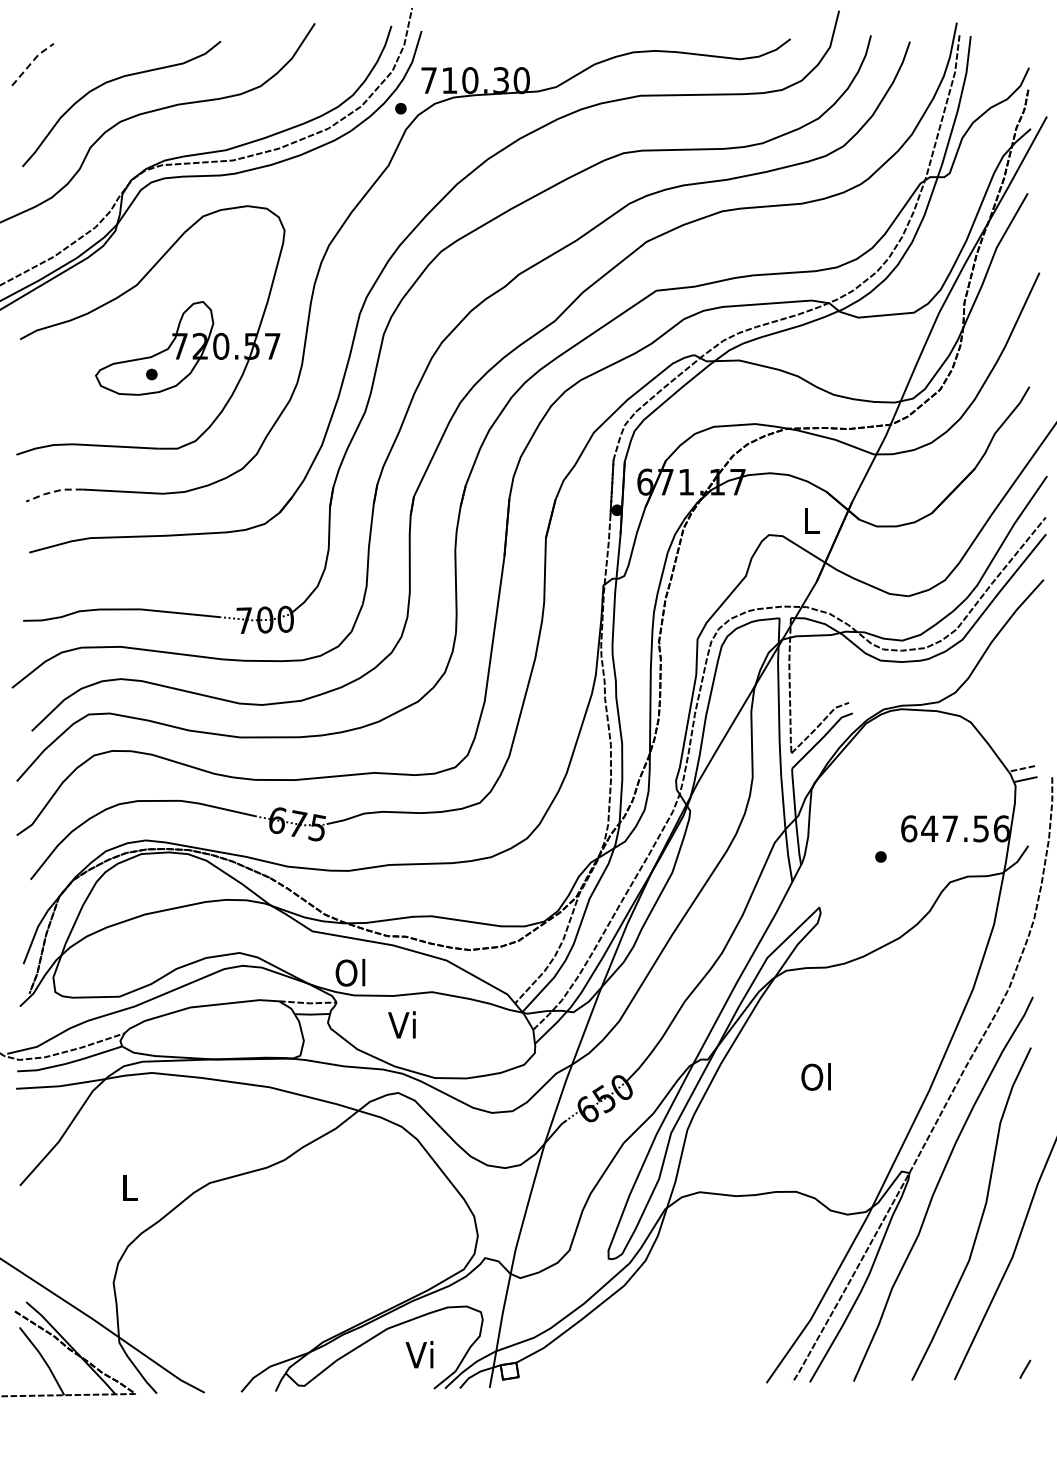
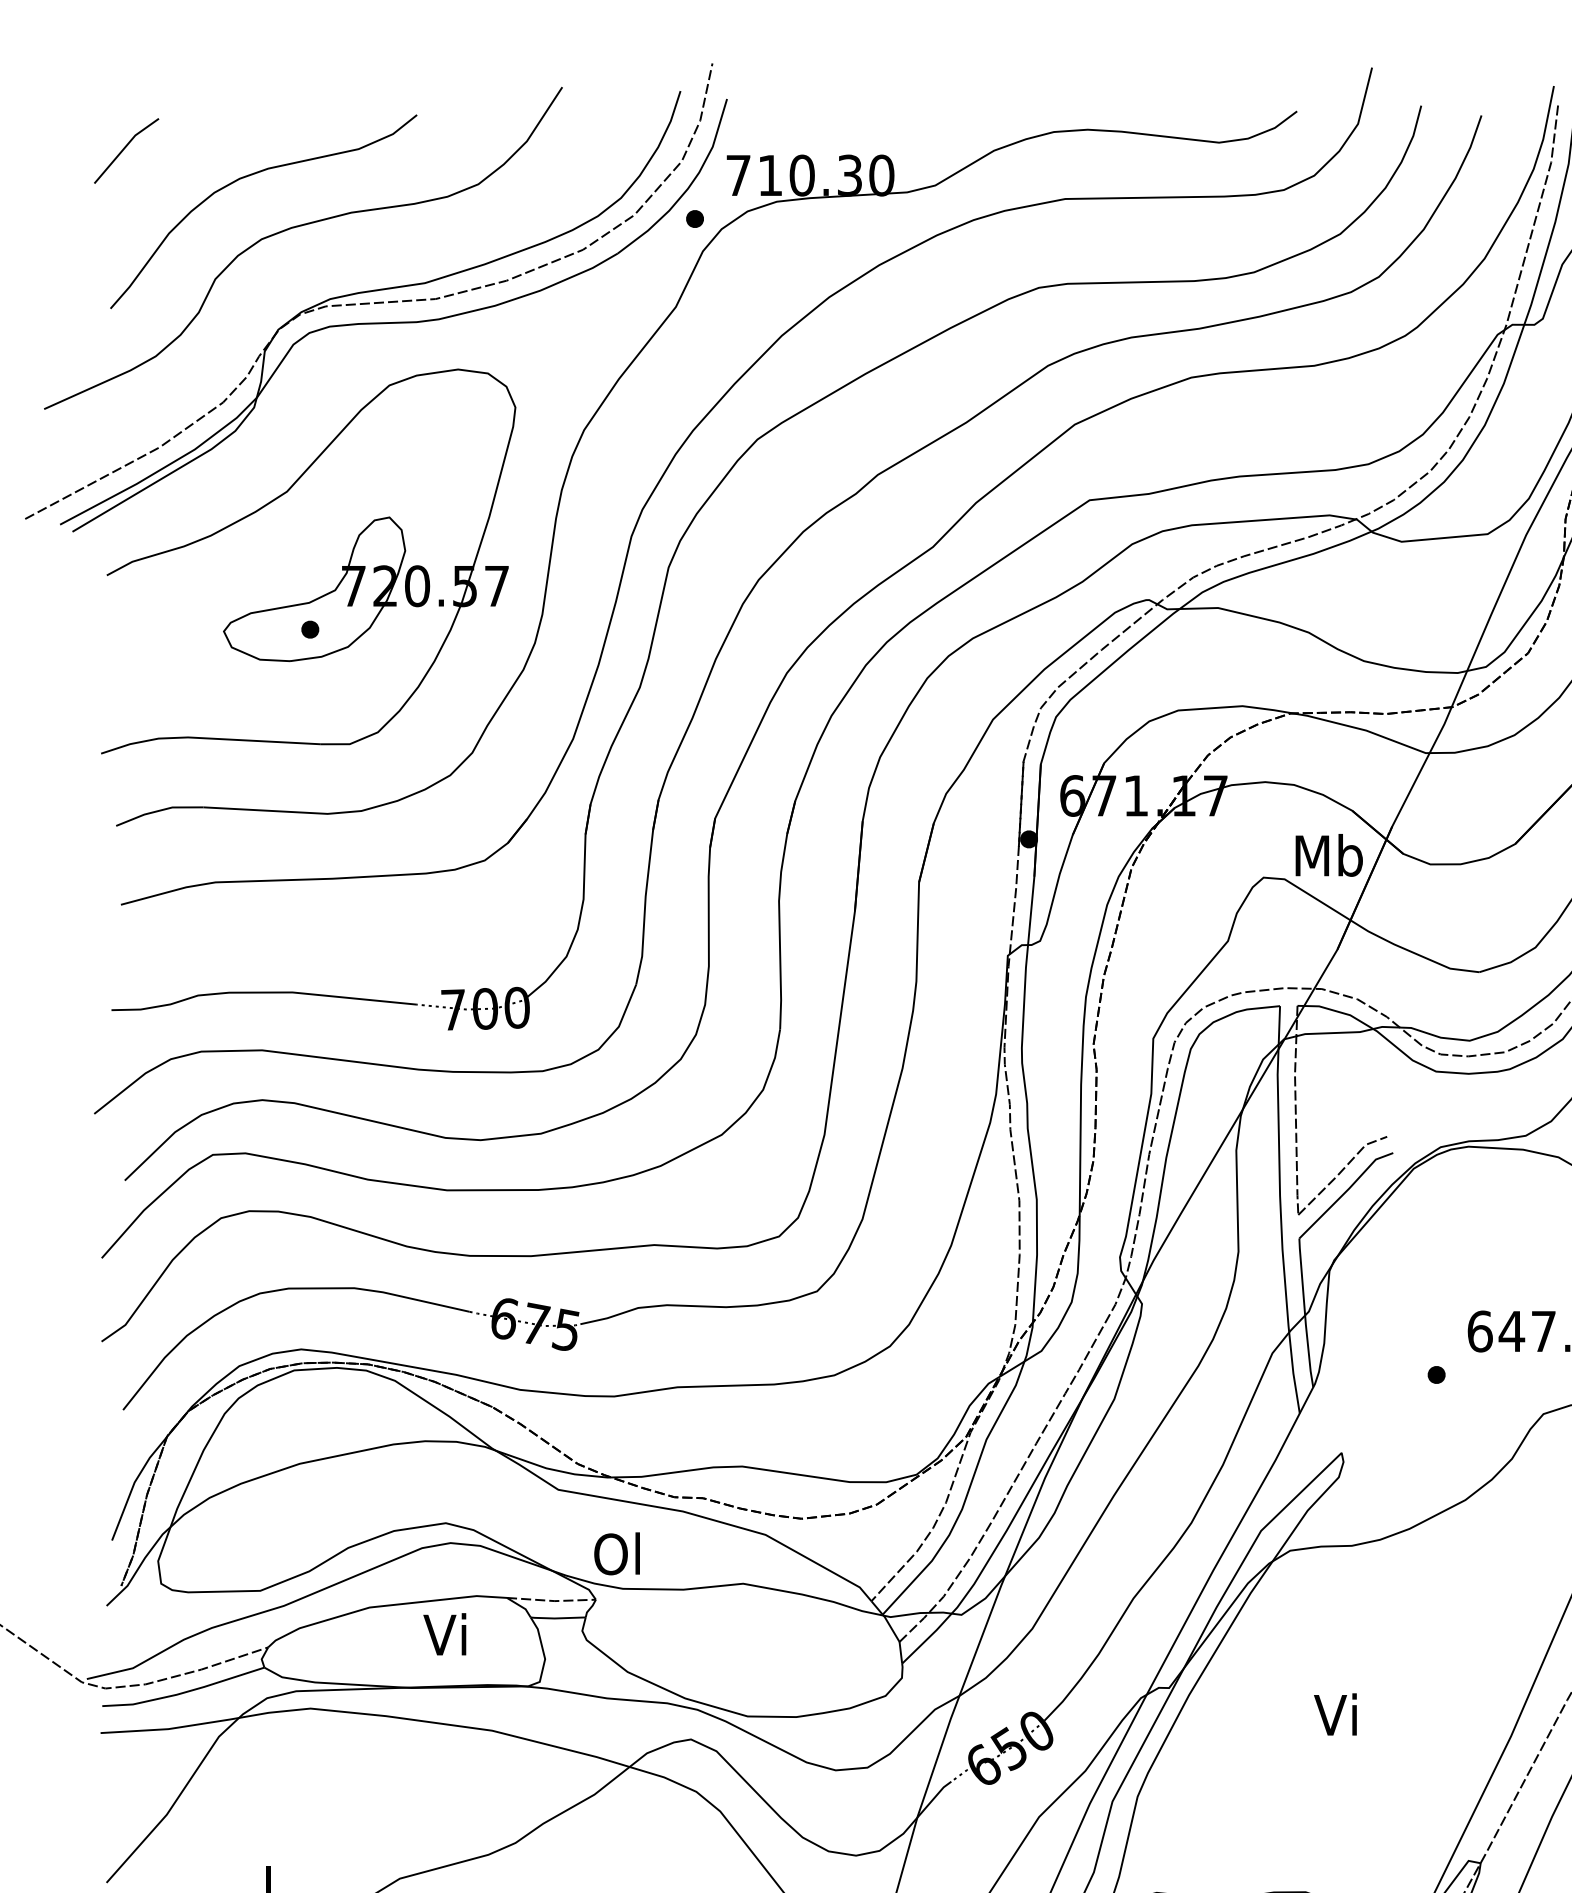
line: (32, 62) -> (125, 147), dashed -> solid
line: (53, 491) -> (158, 810), dashed -> solid
text: (811, 520) -> (1329, 855), L -> Mb
text: (401, 1024) -> (444, 1633), moved
text: (815, 1076) -> (1335, 1714), Ol -> Vi

